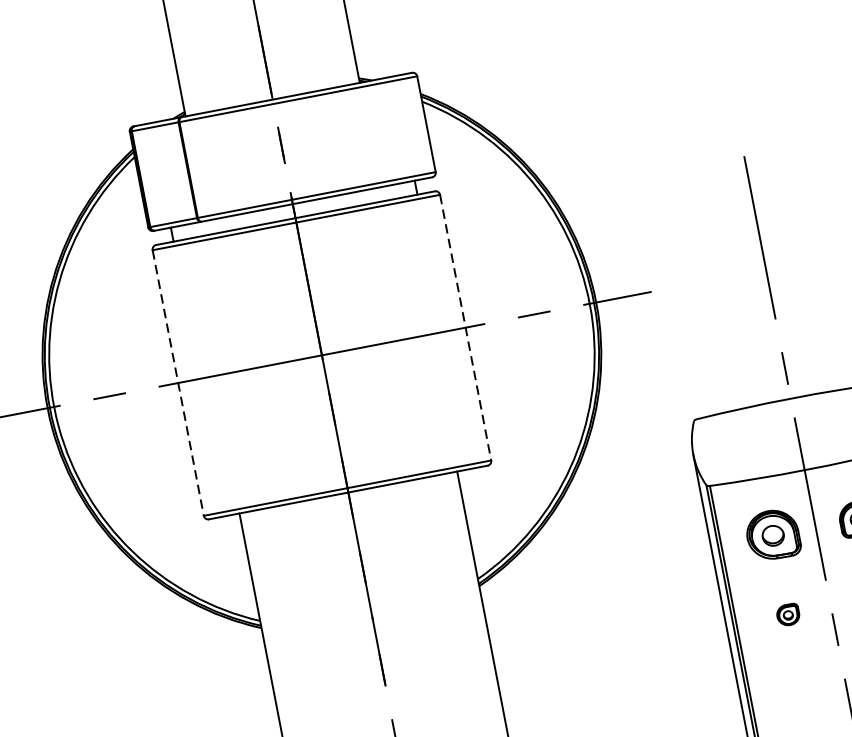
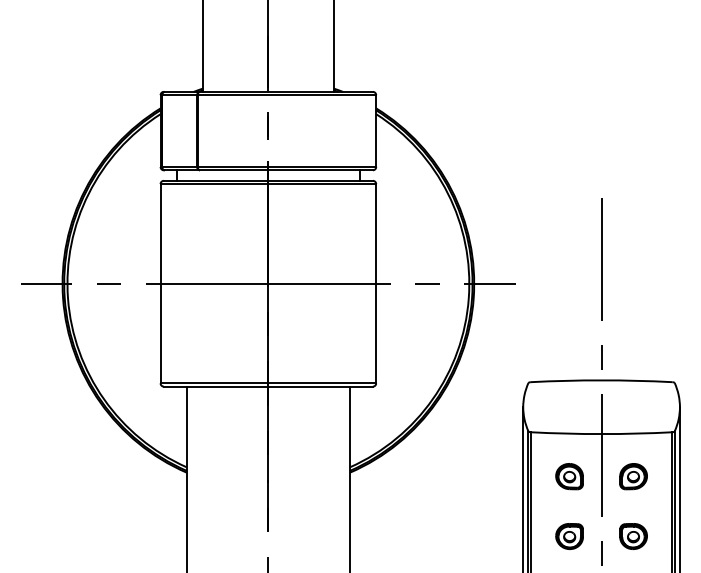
line: (465, 327) -> (376, 283), dashed -> solid
line: (178, 382) -> (160, 283), dashed -> solid
part: (772, 535) -> (569, 476), size x0.71
part: (788, 614) -> (569, 536), size x1.67

